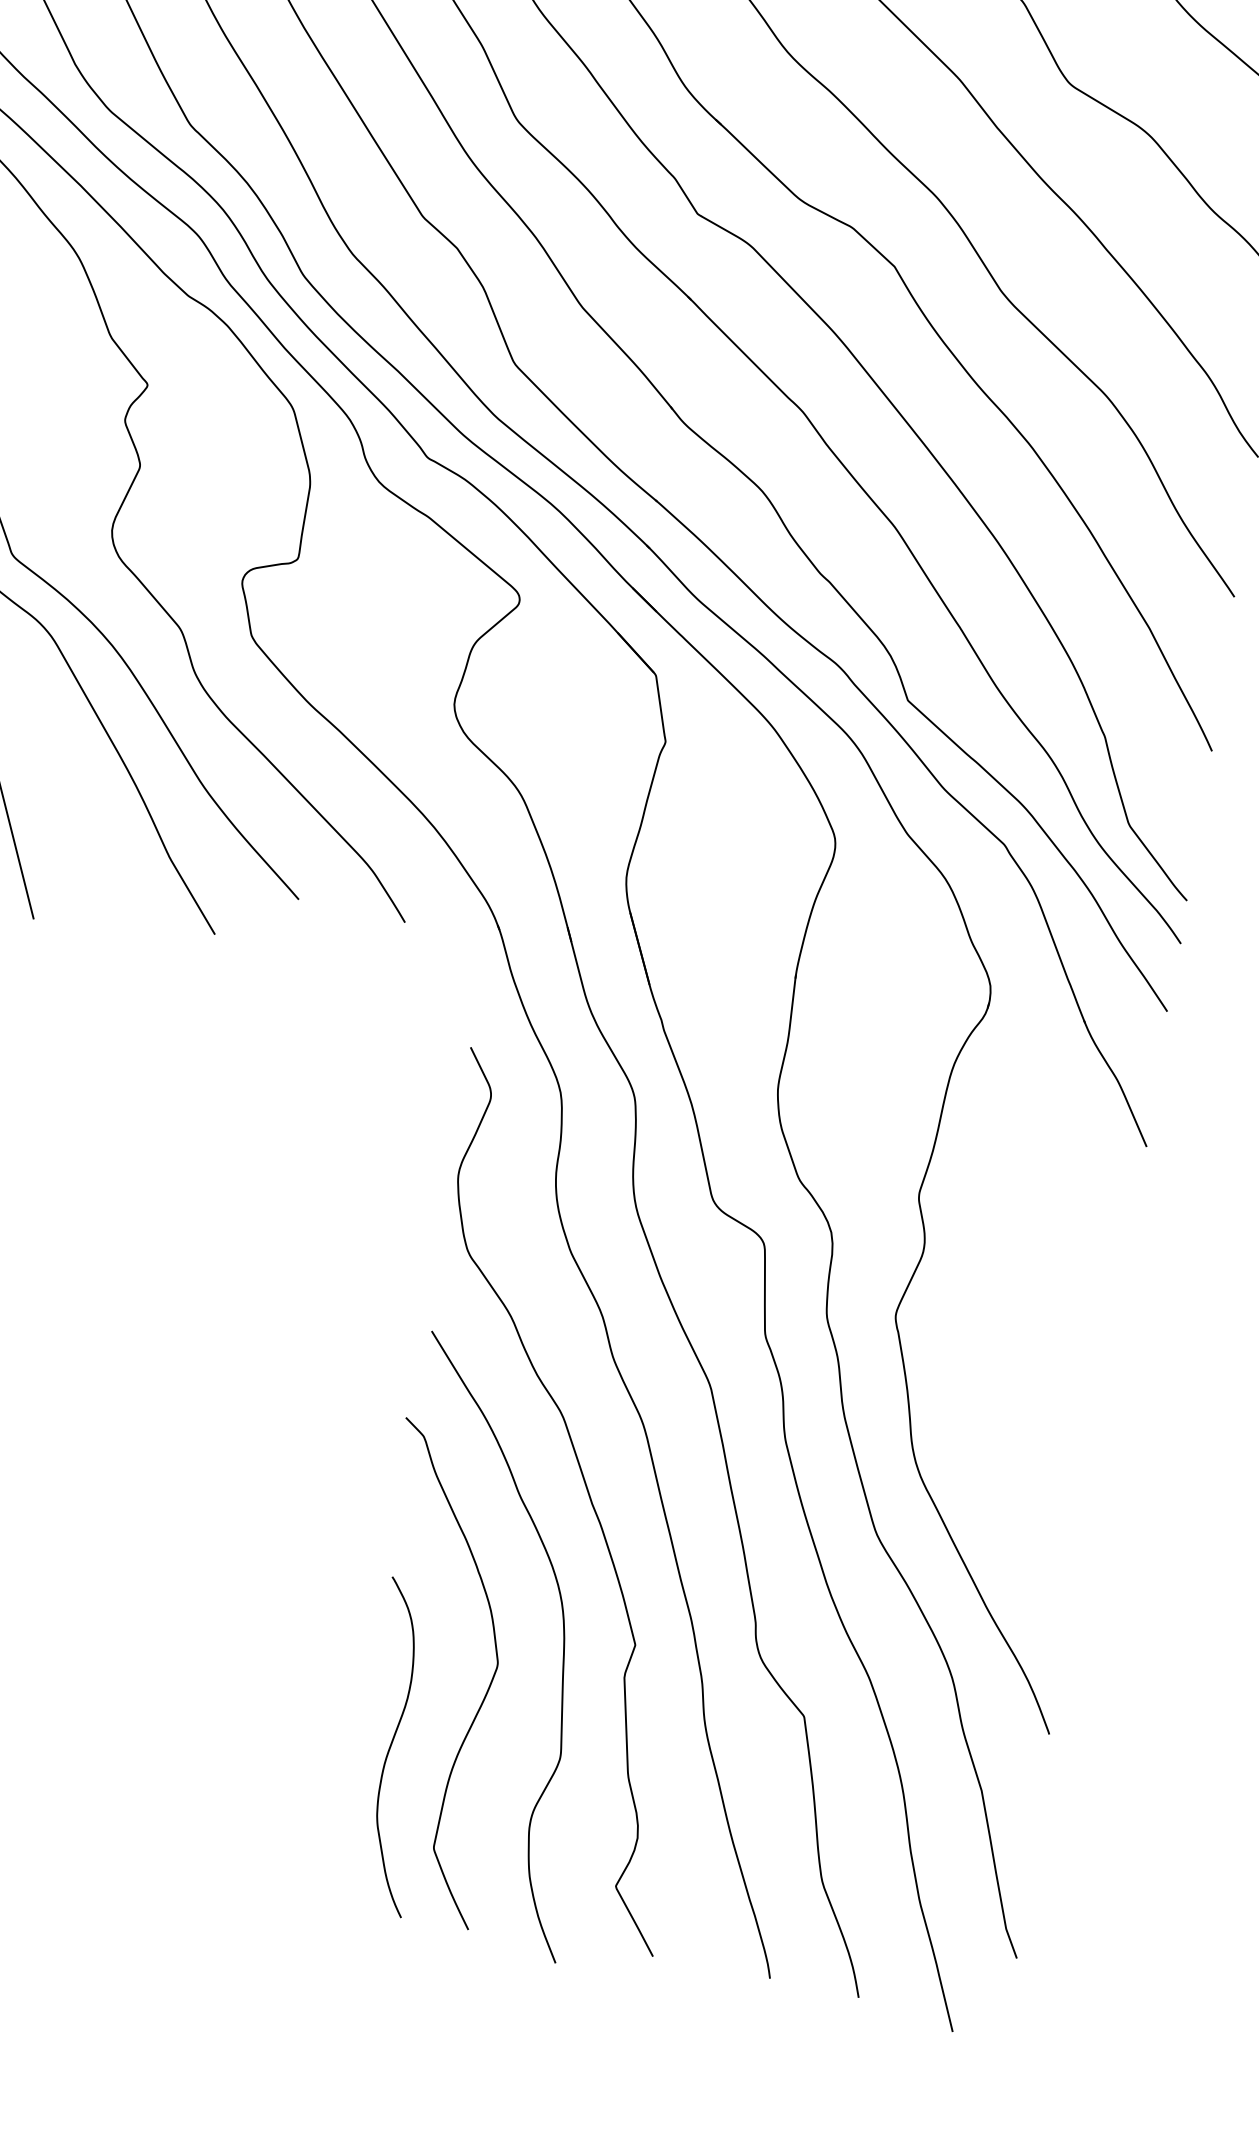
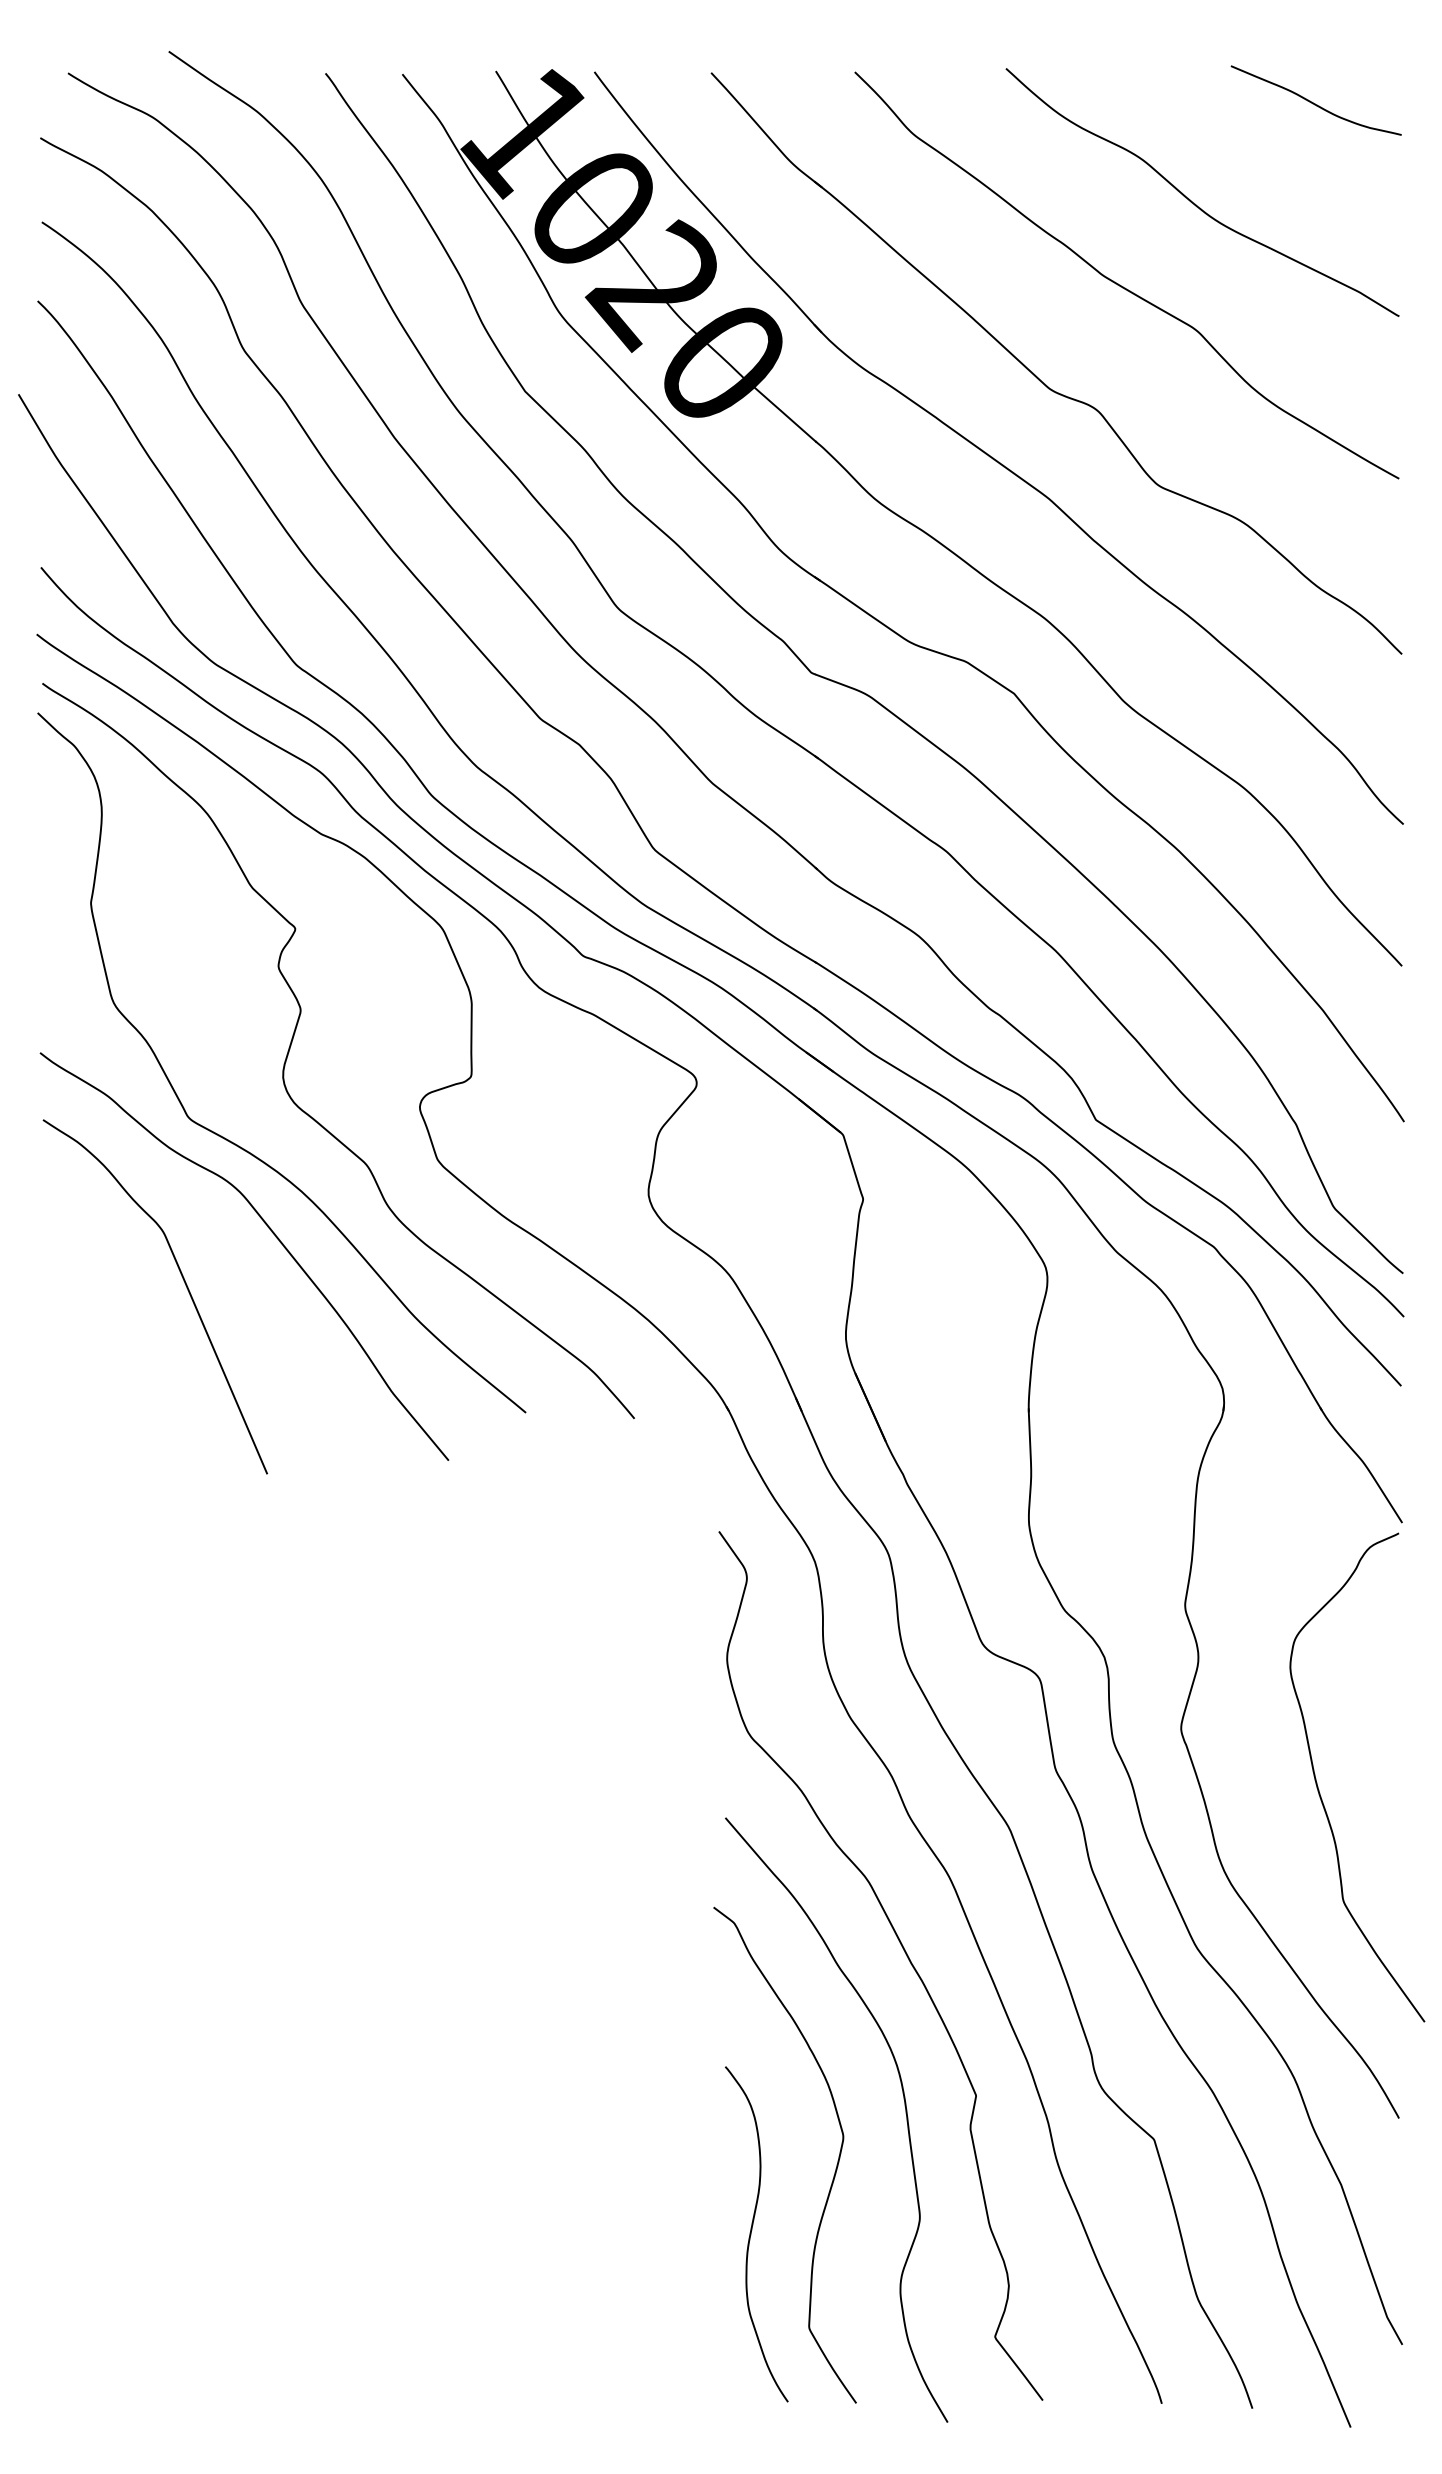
curve: (1022, 1397) -> (1319, 1789), added

